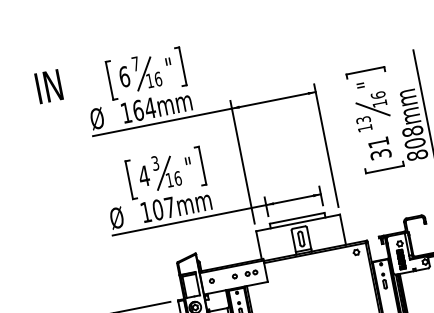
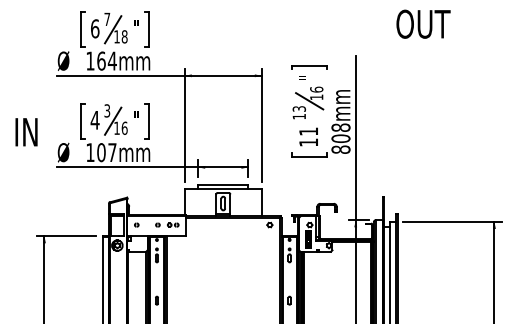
text: (158, 78) -> (124, 36), 16 -> 18
text: (49, 86) -> (26, 132), moved
text: (380, 154) -> (308, 142), 31 -> 11

